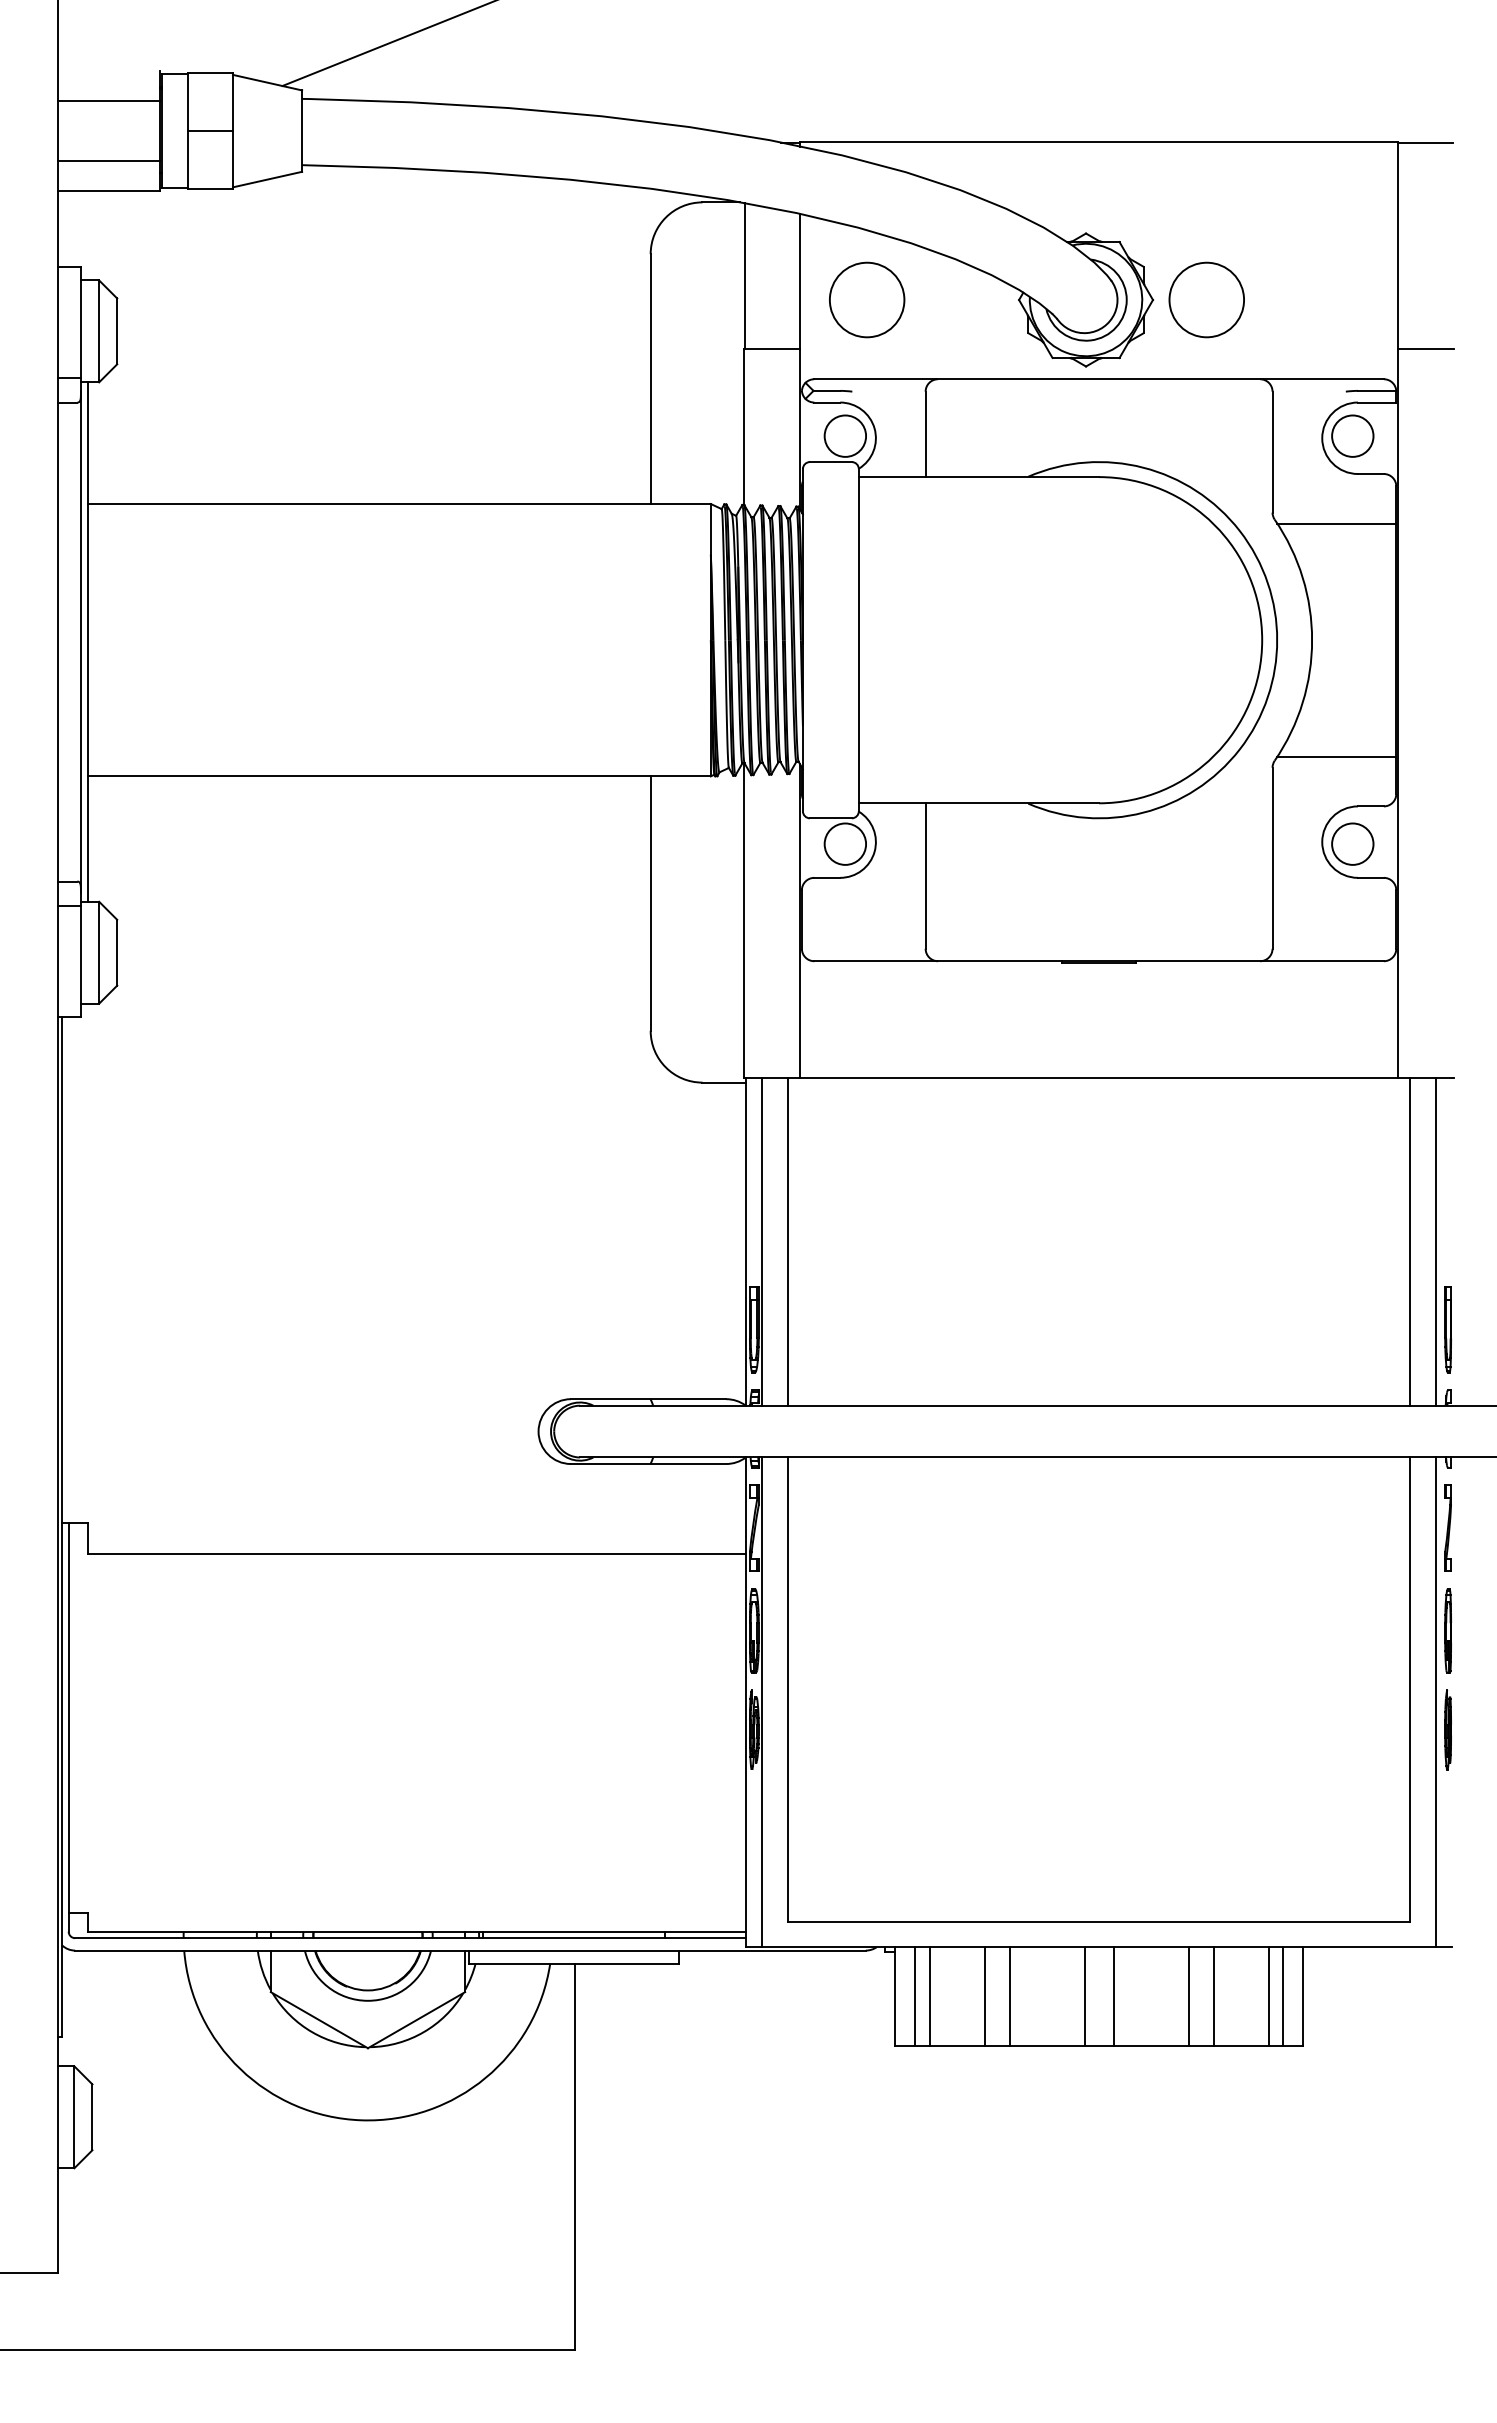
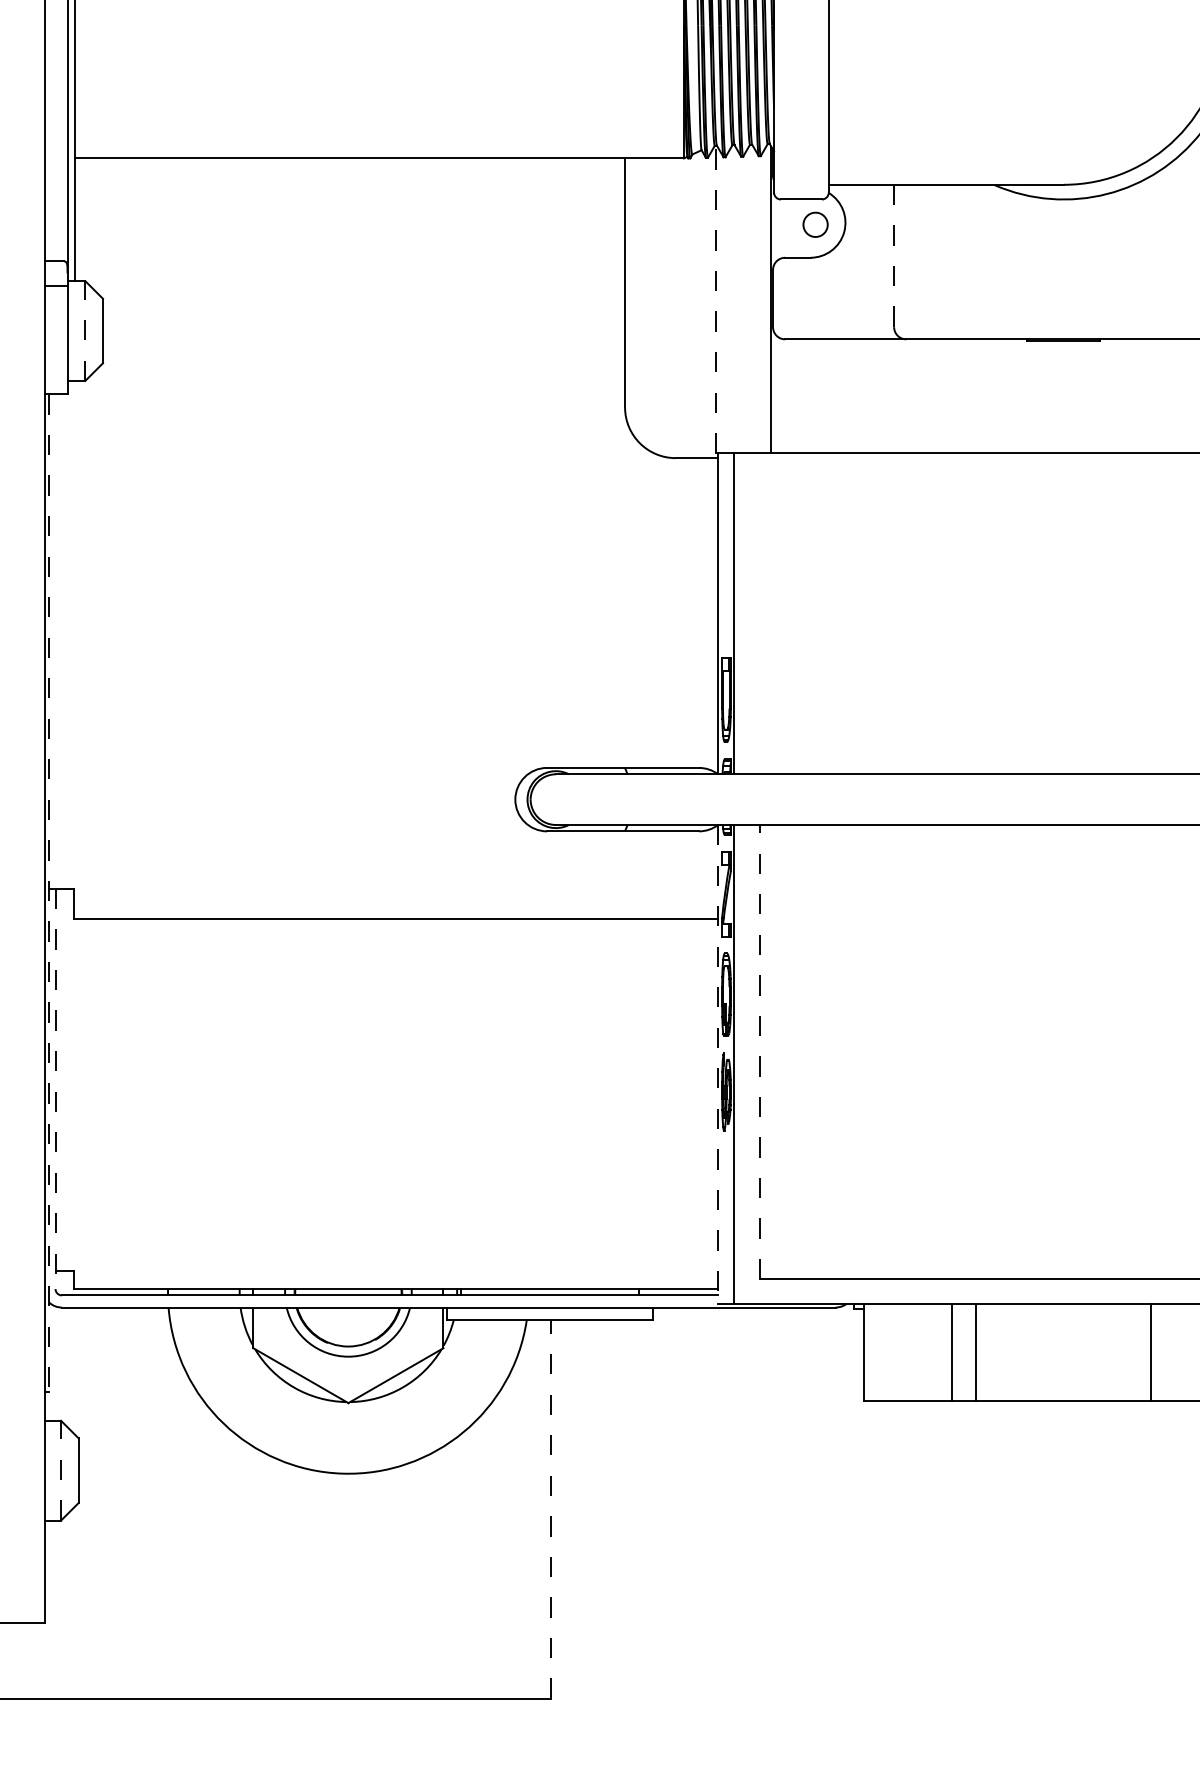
circle: (845, 843) -> (815, 224), size x0.6
line: (925, 876) -> (894, 256), solid -> dashed
line: (743, 920) -> (715, 299), solid -> dashed
line: (99, 952) -> (85, 330), solid -> dashed
line: (788, 1241) -> (759, 613), removed
line: (62, 1527) -> (49, 893), solid -> dashed
line: (788, 1689) -> (759, 1052), solid -> dashed
line: (745, 1702) -> (717, 1064), solid -> dashed
line: (68, 1727) -> (55, 1089), solid -> dashed
line: (915, 1995) -> (884, 1351), removed
line: (929, 1995) -> (897, 1351), removed
line: (1084, 1995) -> (1049, 1351), removed
line: (1113, 1995) -> (1077, 1351), removed
line: (1213, 1995) -> (1175, 1351), removed
line: (74, 2117) -> (61, 1470), solid -> dashed
line: (575, 2156) -> (551, 1509), solid -> dashed

